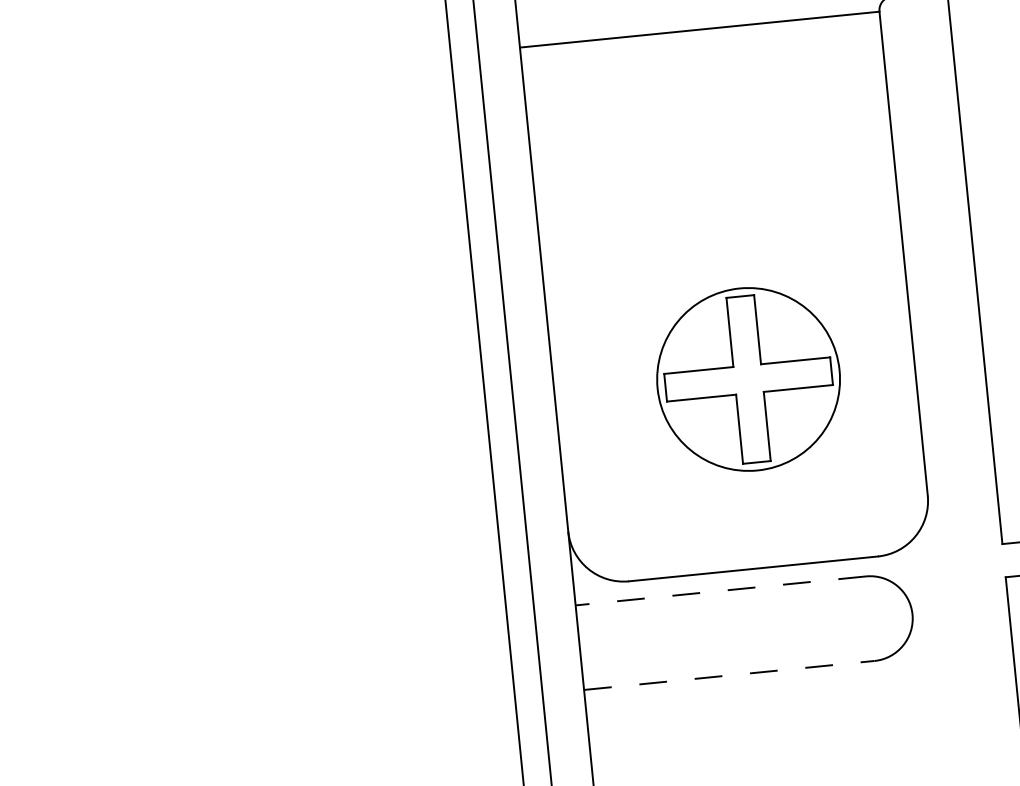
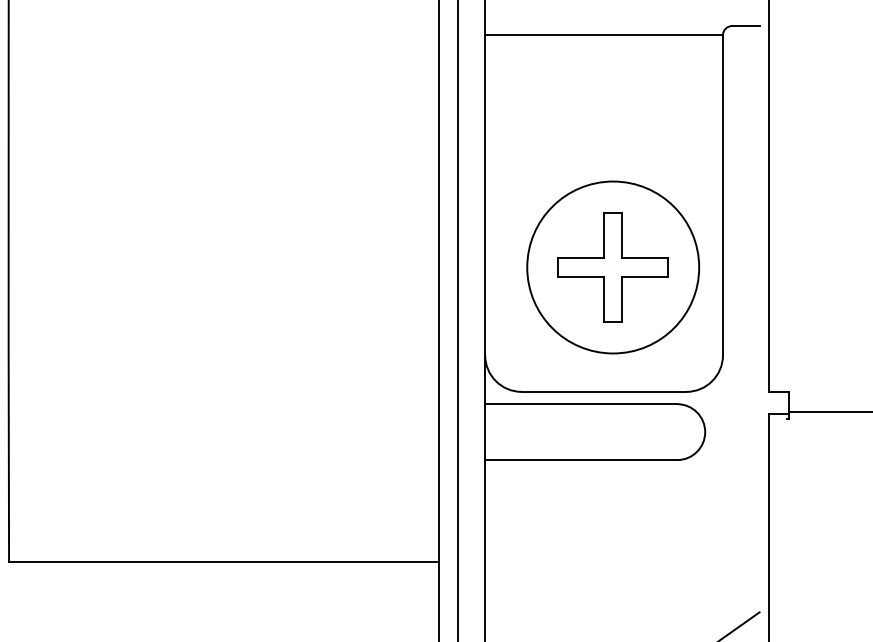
circle: (749, 379) -> (613, 267), size x1.43
line: (719, 591) -> (580, 404), dashed -> solid
line: (729, 676) -> (581, 460), dashed -> solid

